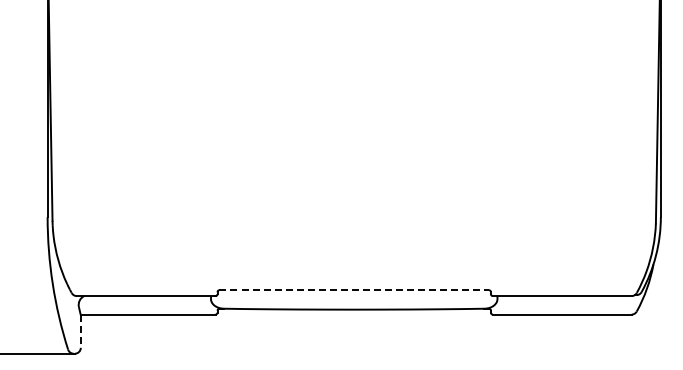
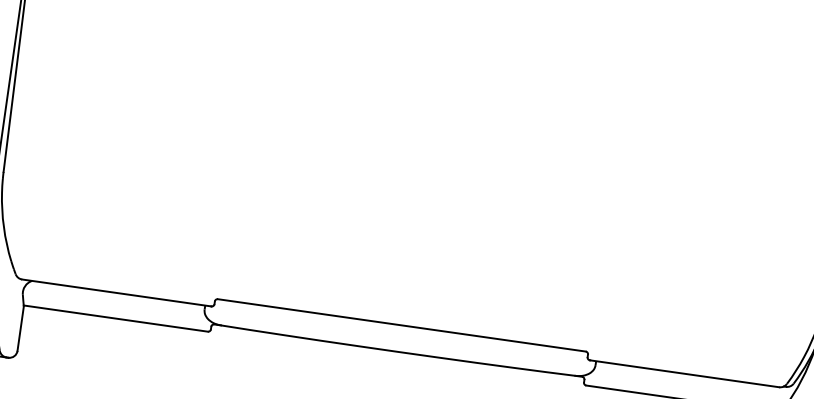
line: (354, 290) -> (402, 325), dashed -> solid
line: (80, 332) -> (20, 329), dashed -> solid

